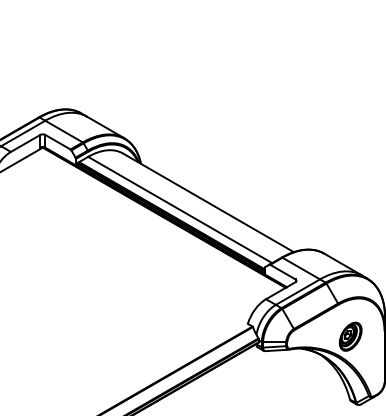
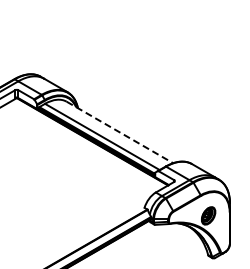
line: (209, 202) -> (120, 132), solid -> dashed

